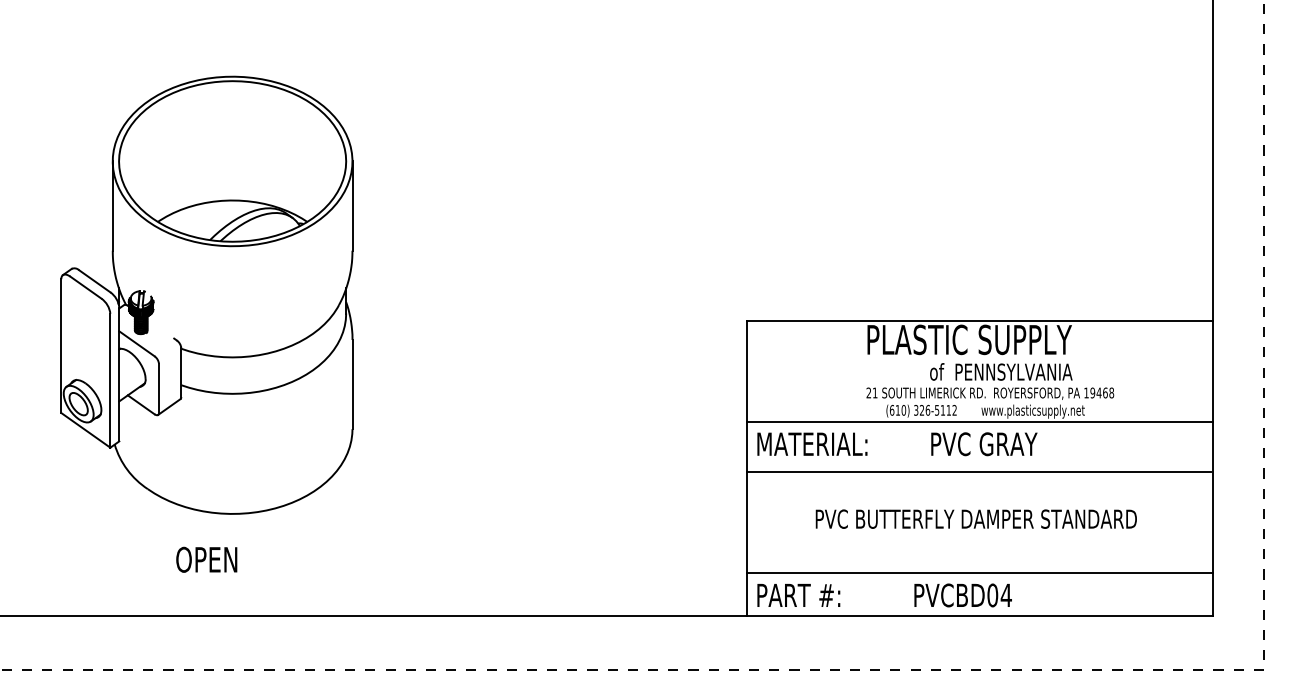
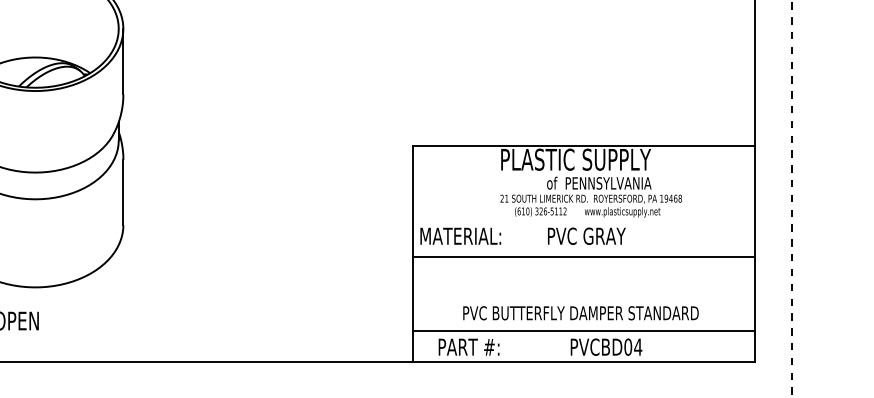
line: (980, 421) -> (584, 219), removed
text: (975, 518) -> (580, 312), moved
text: (798, 595) -> (468, 347), moved
text: (962, 595) -> (606, 347), moved

